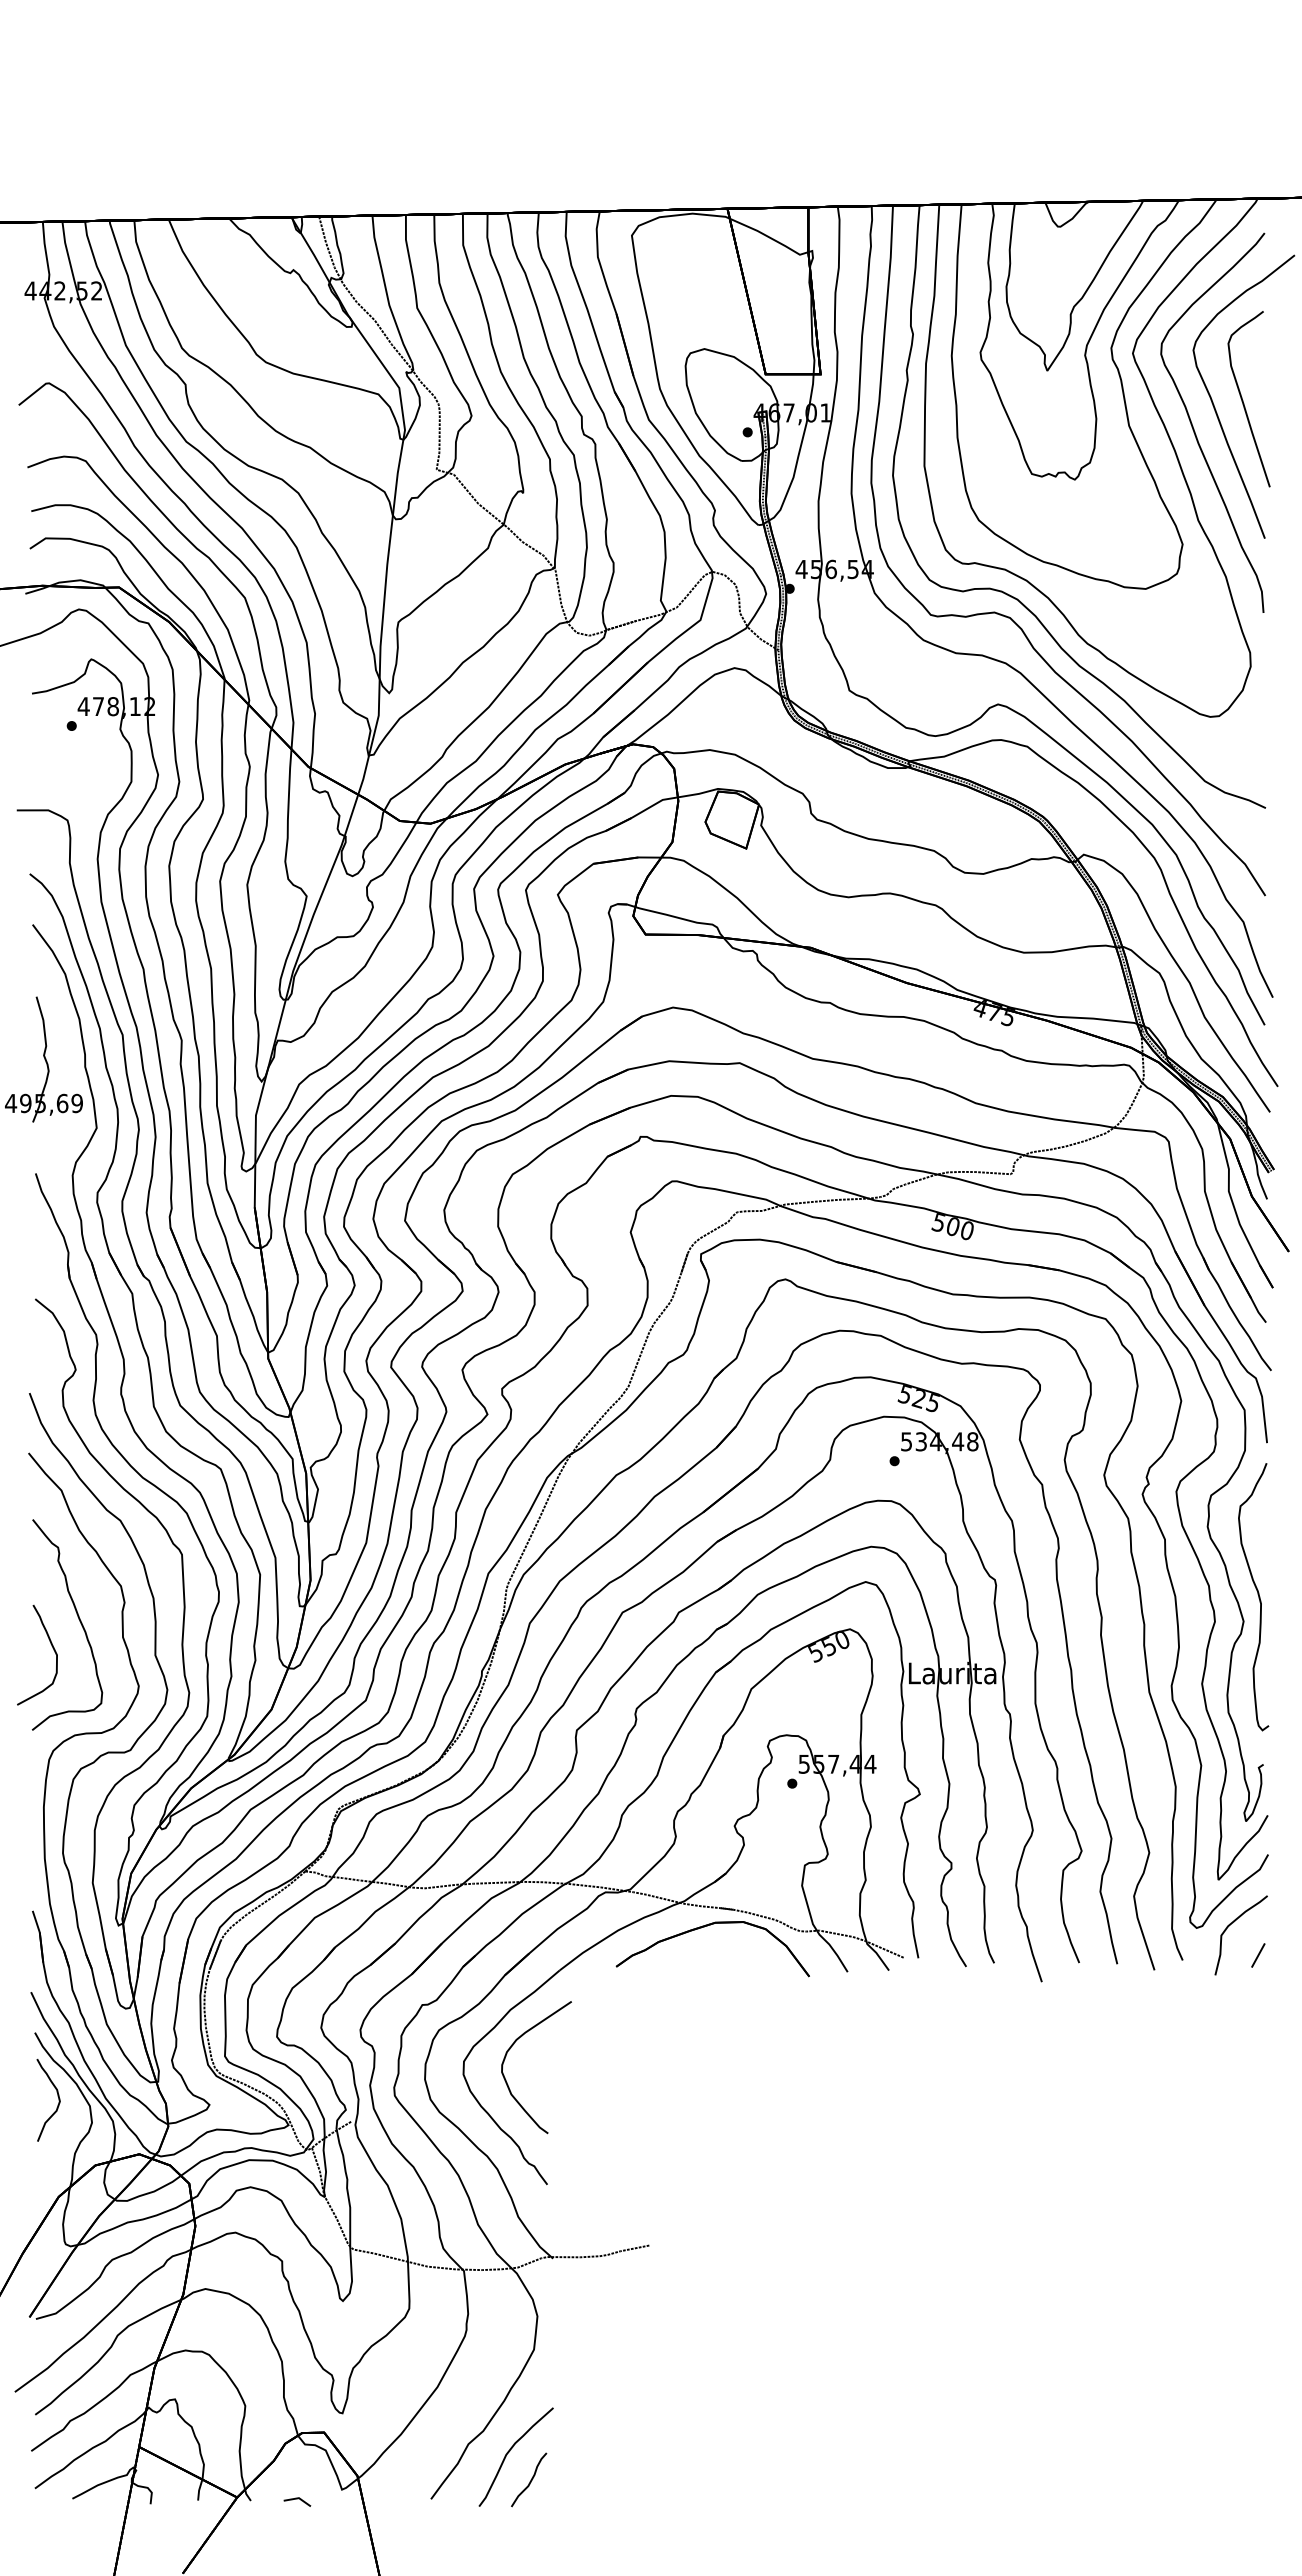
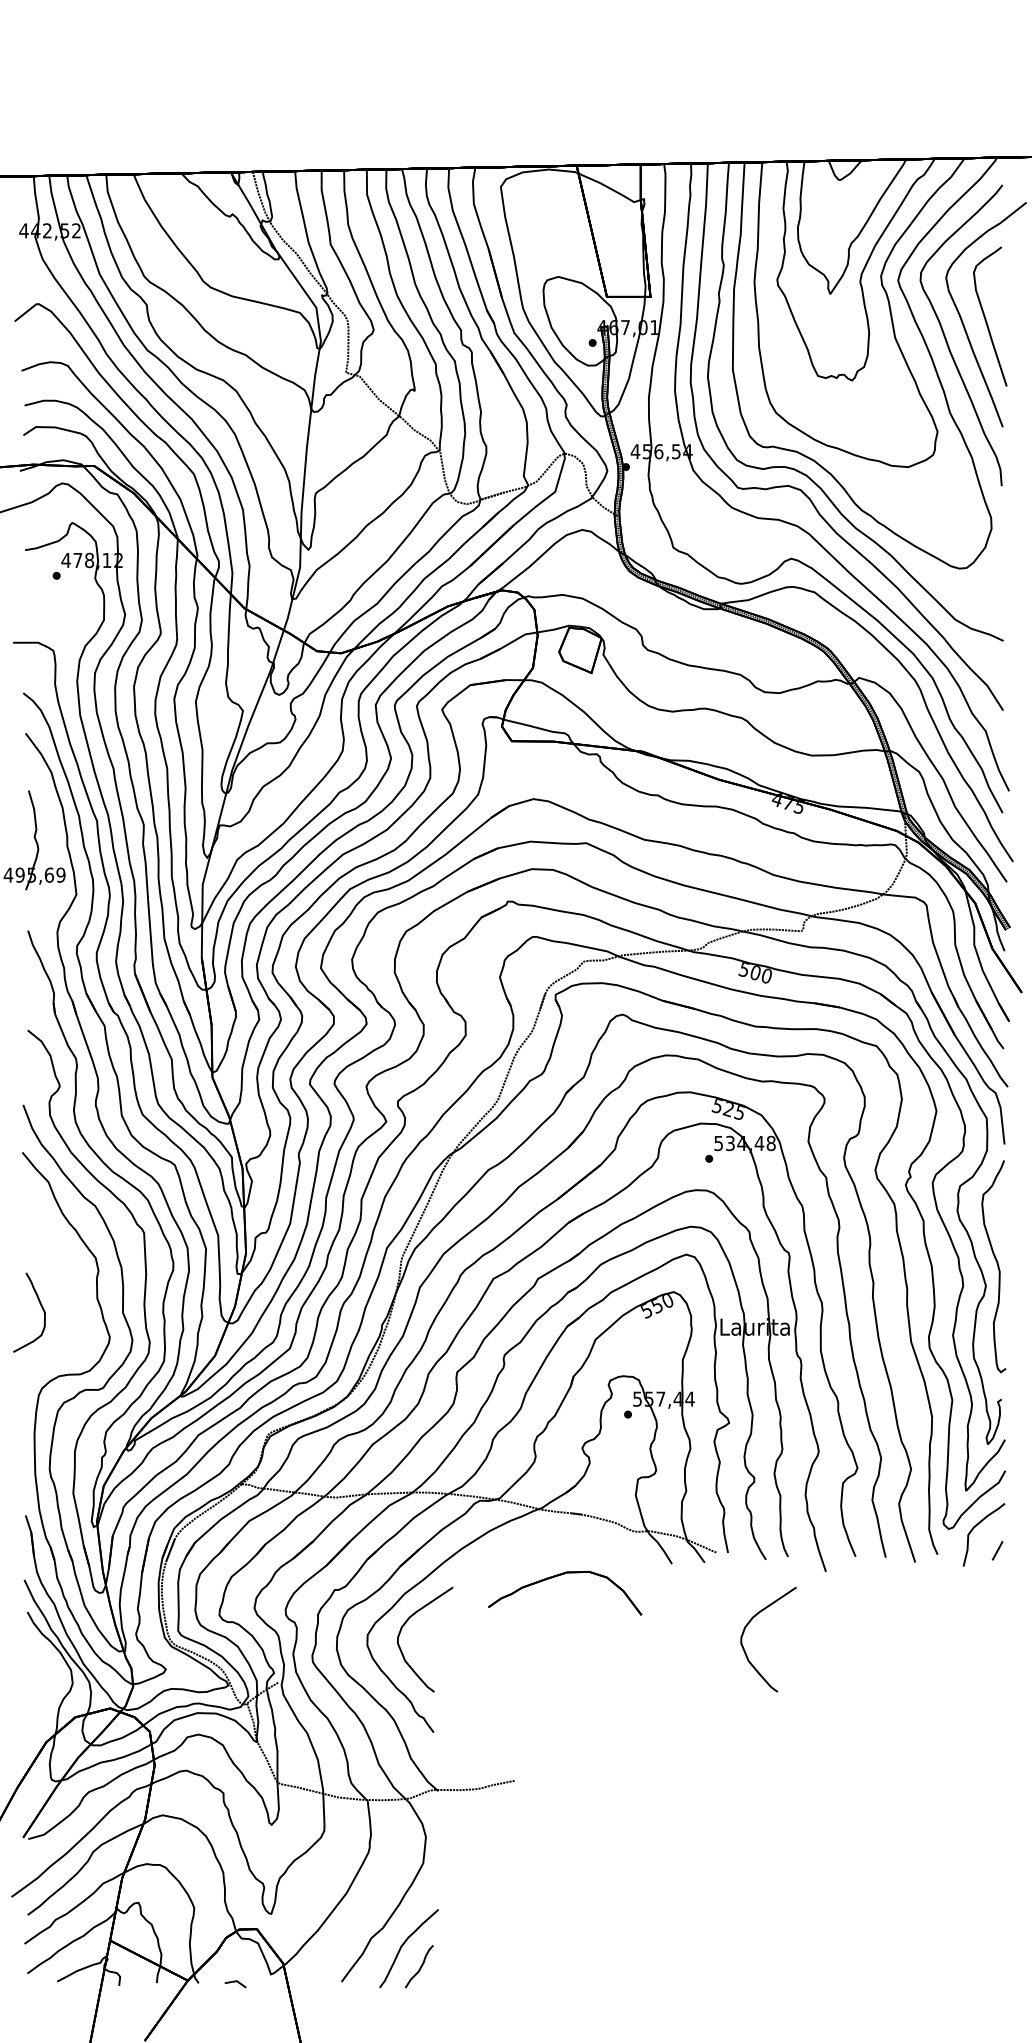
curve: (78, 1619) -> (62, 1284), removed
part: (704, 1927) -> (558, 1576), moved
curve: (943, 2049) -> (747, 1625), added
curve: (57, 2096) -> (45, 1662), removed

